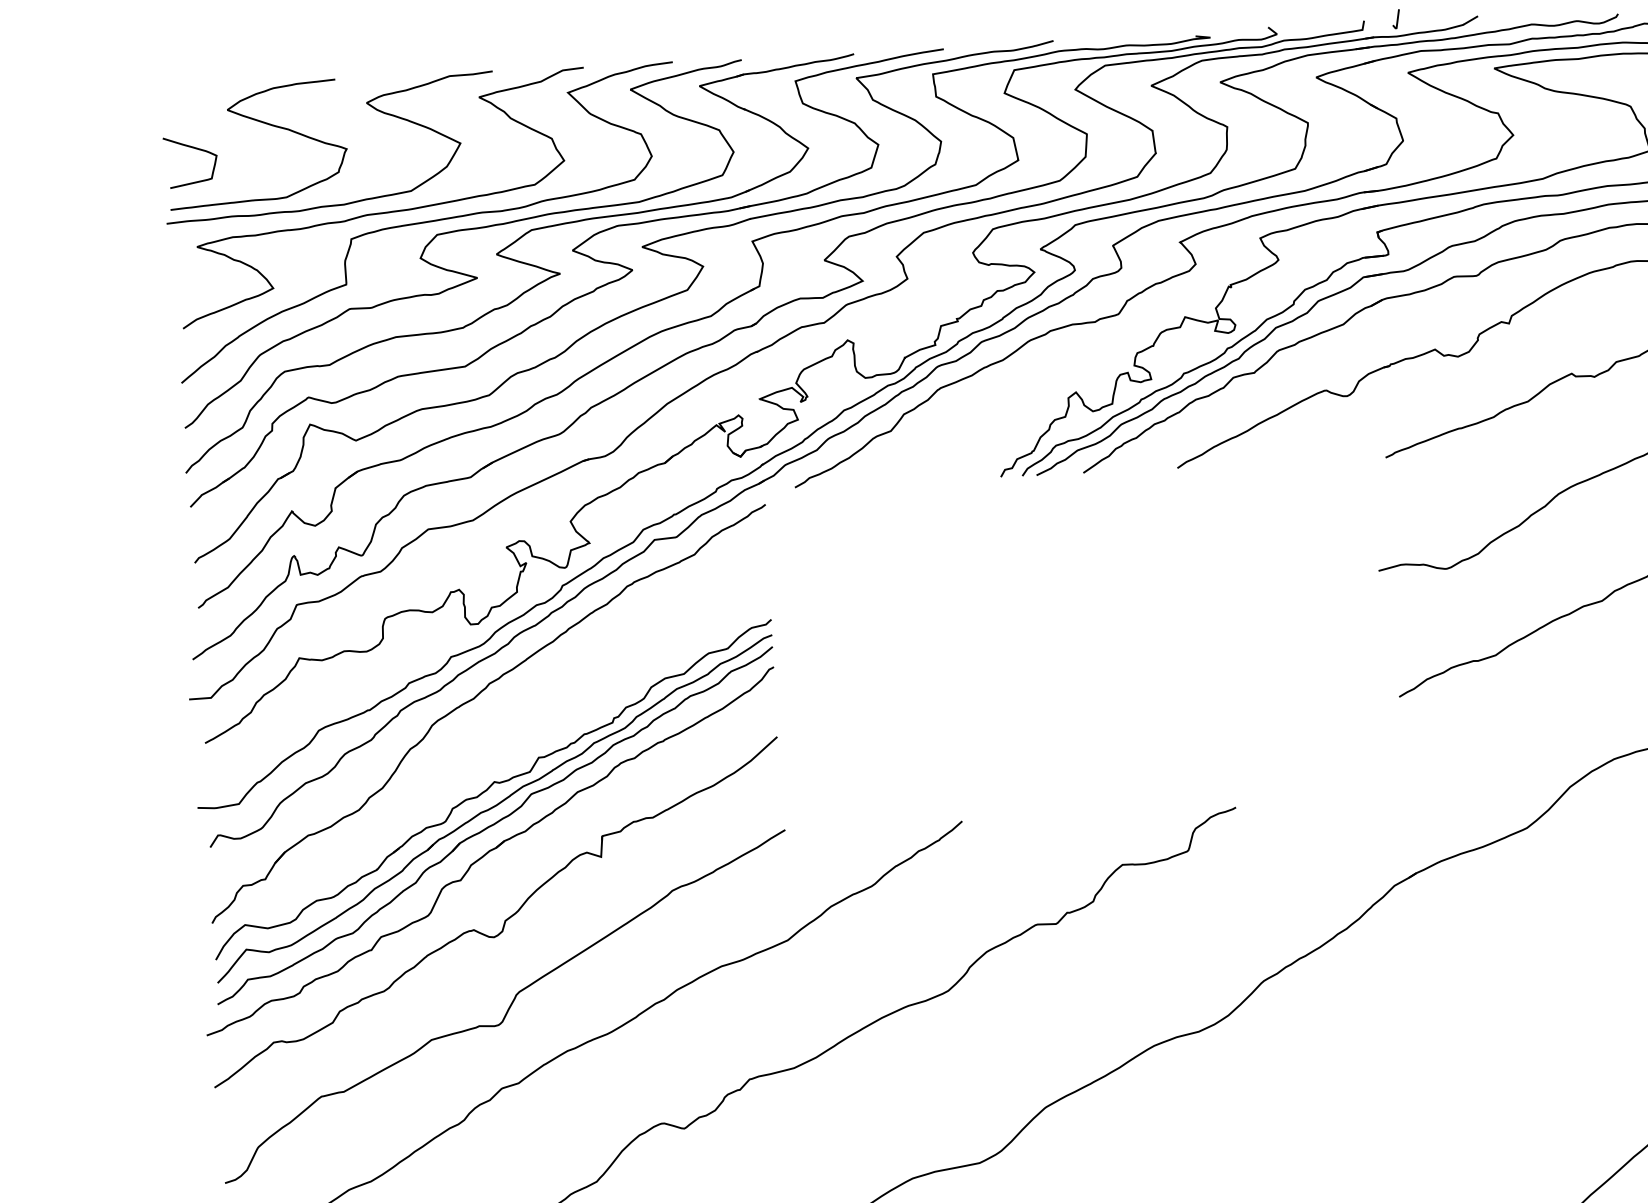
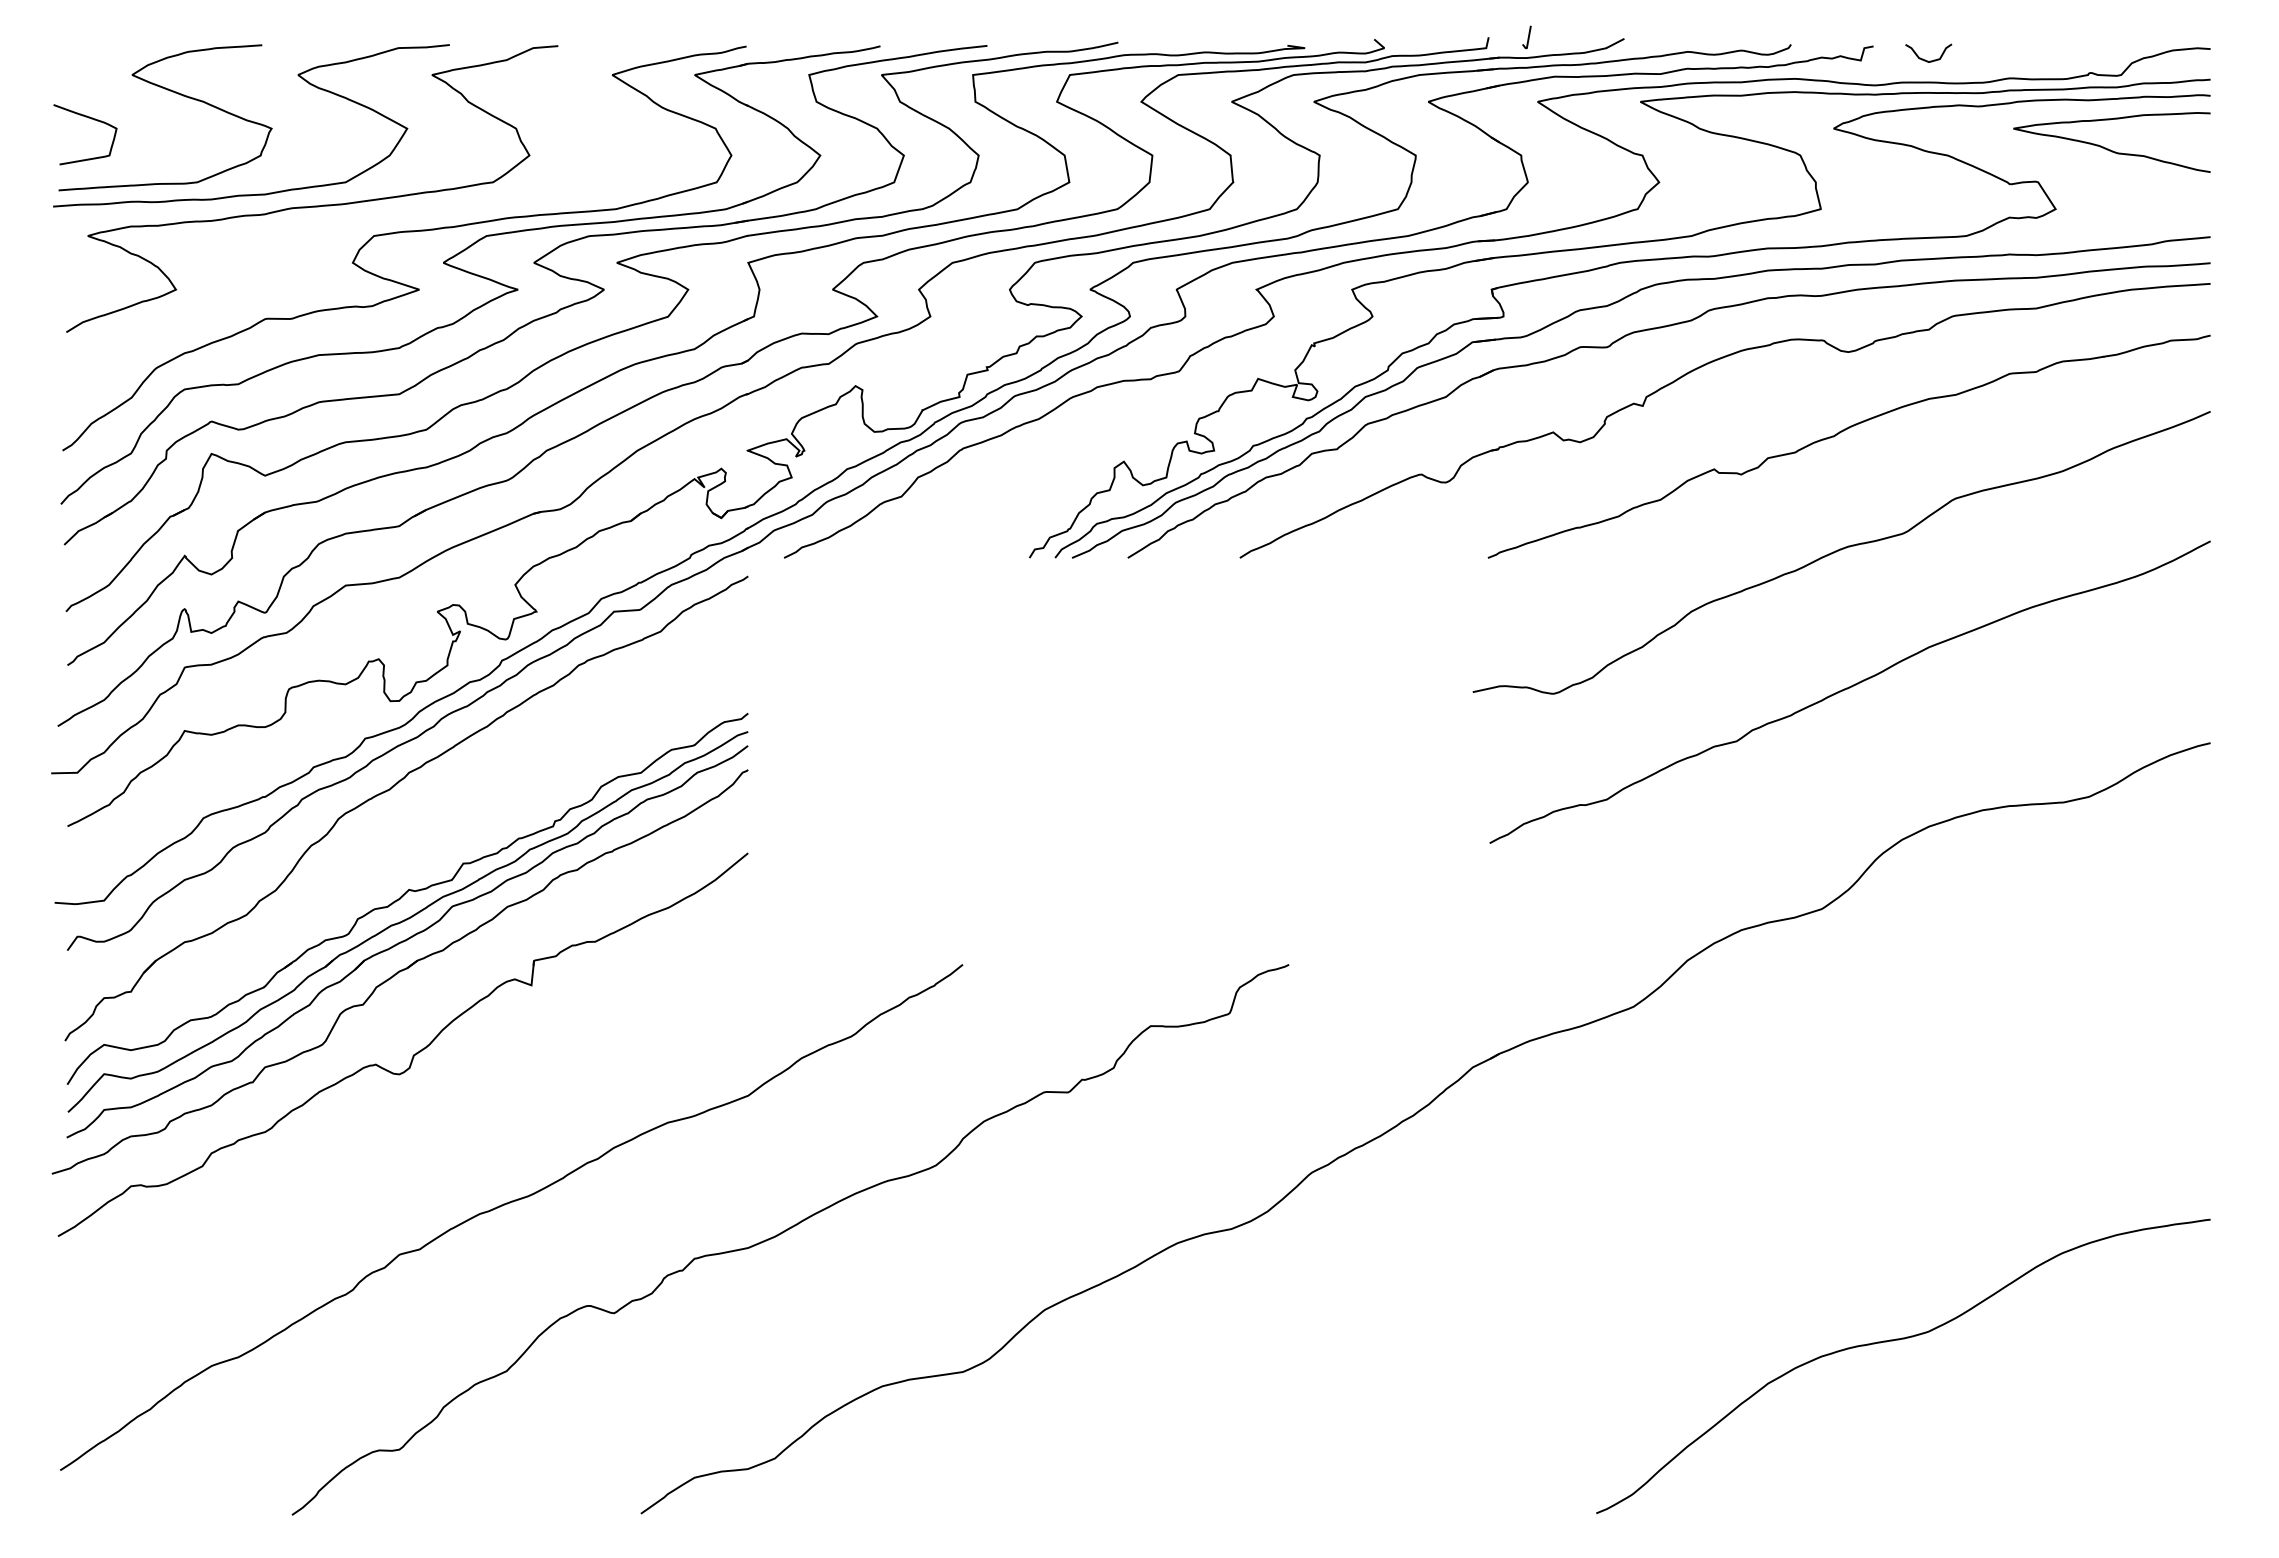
curve: (426, 222) -> (362, 220), removed
curve: (508, 1007) -> (412, 1158), removed

